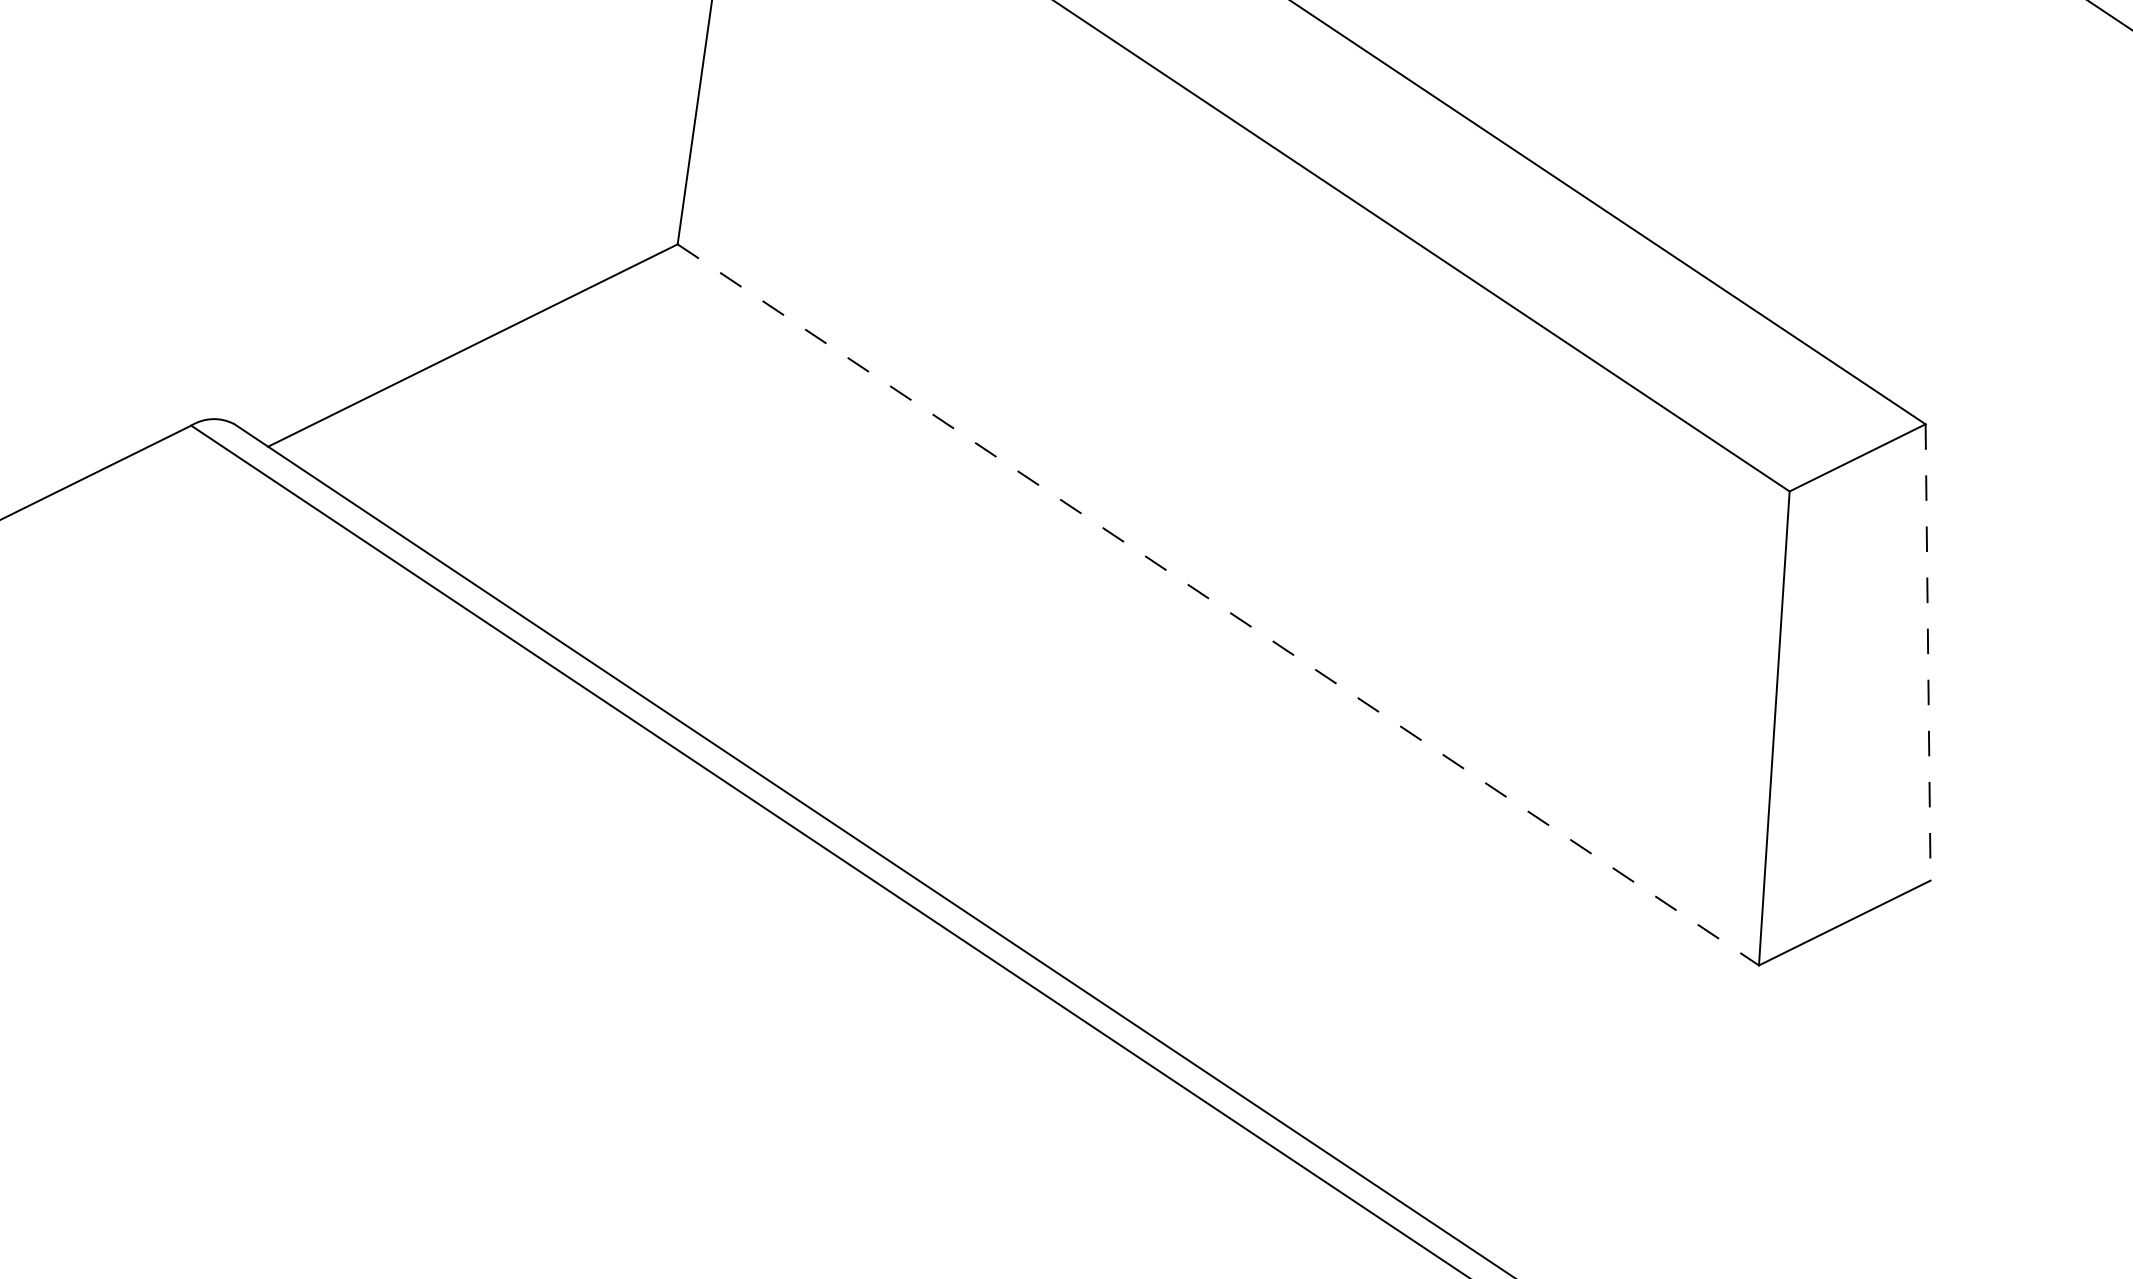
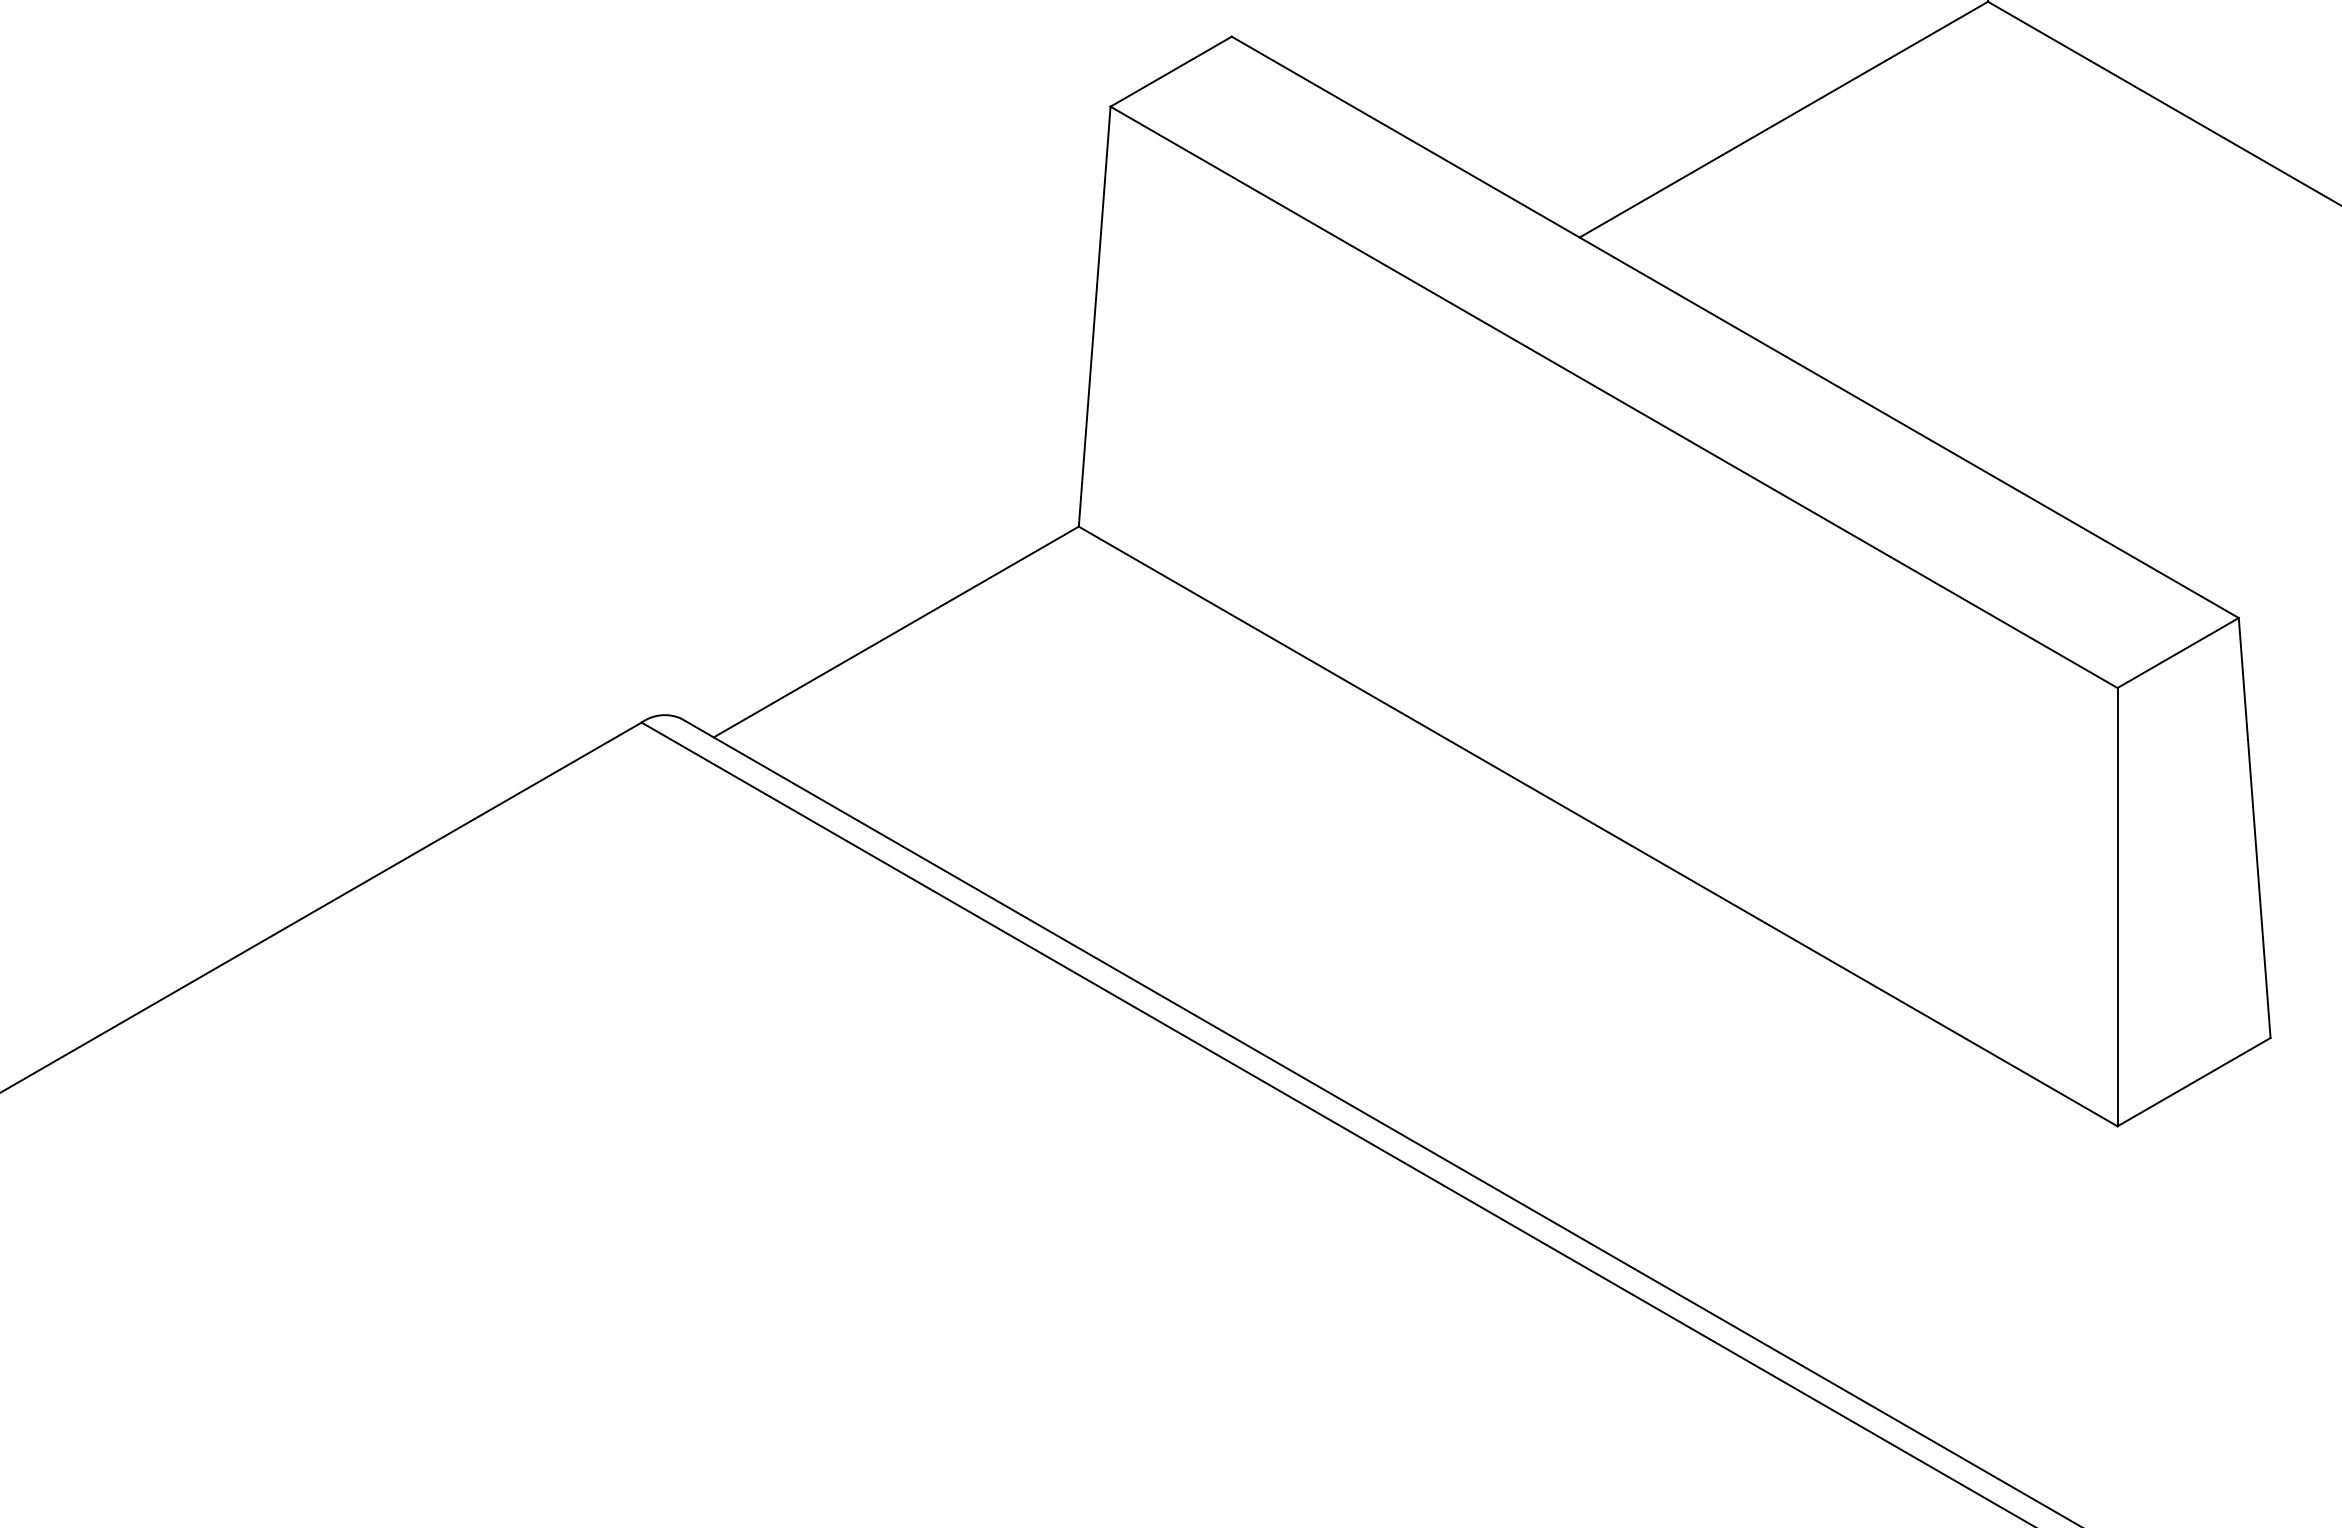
line: (1218, 604) -> (1598, 826), dashed -> solid
line: (1927, 652) -> (2254, 828), dashed -> solid

